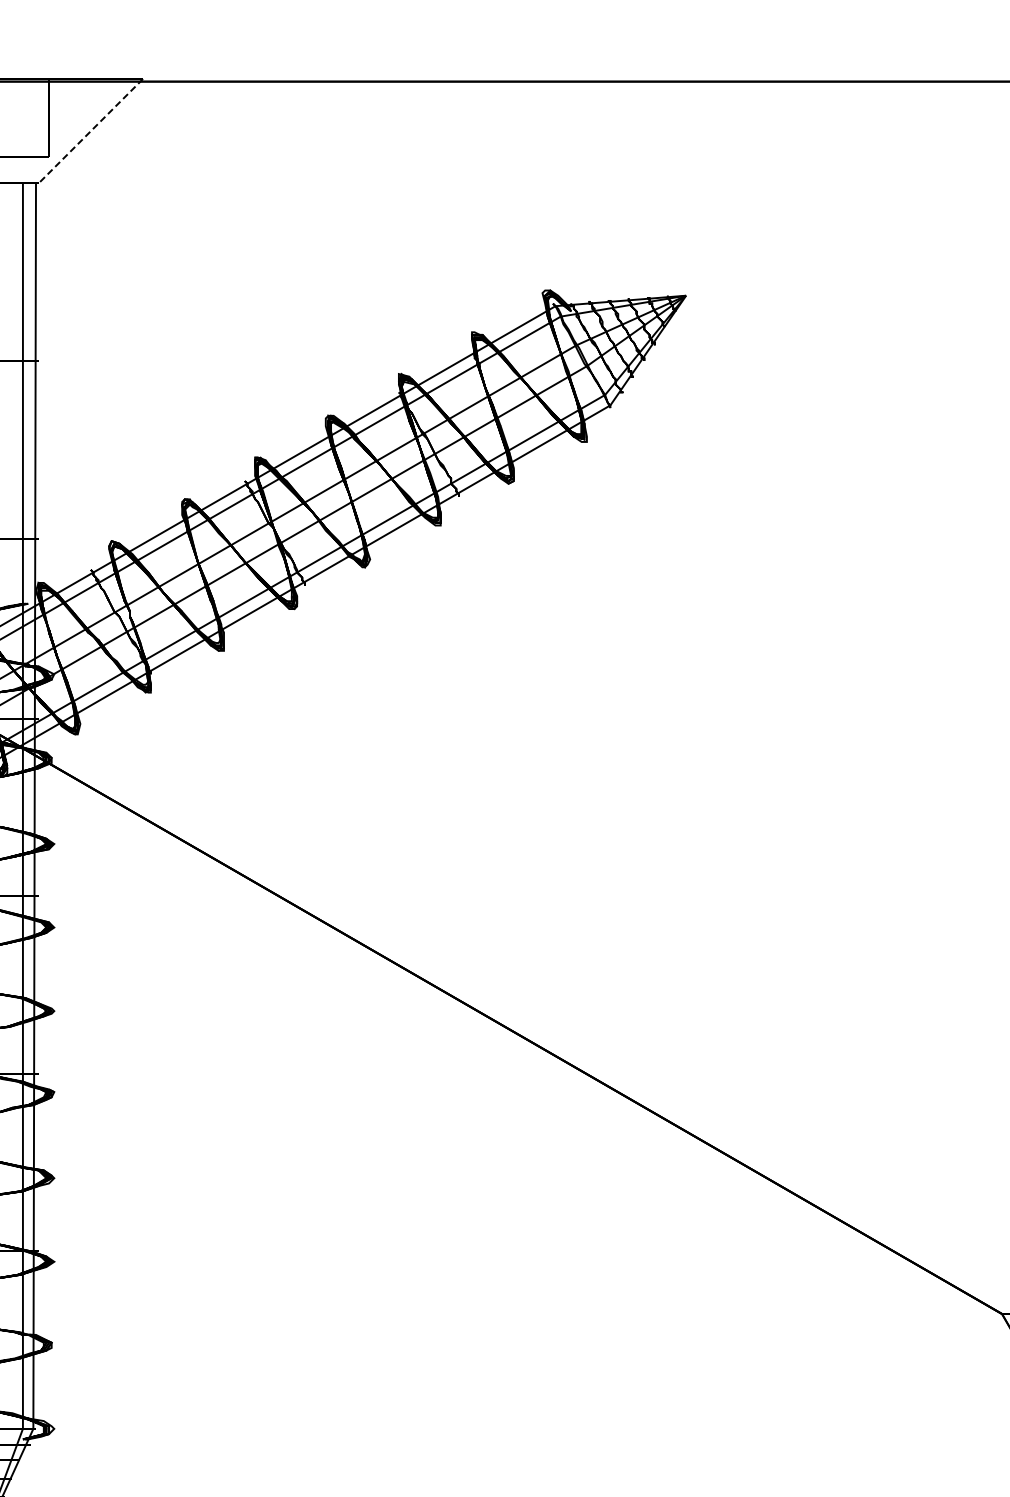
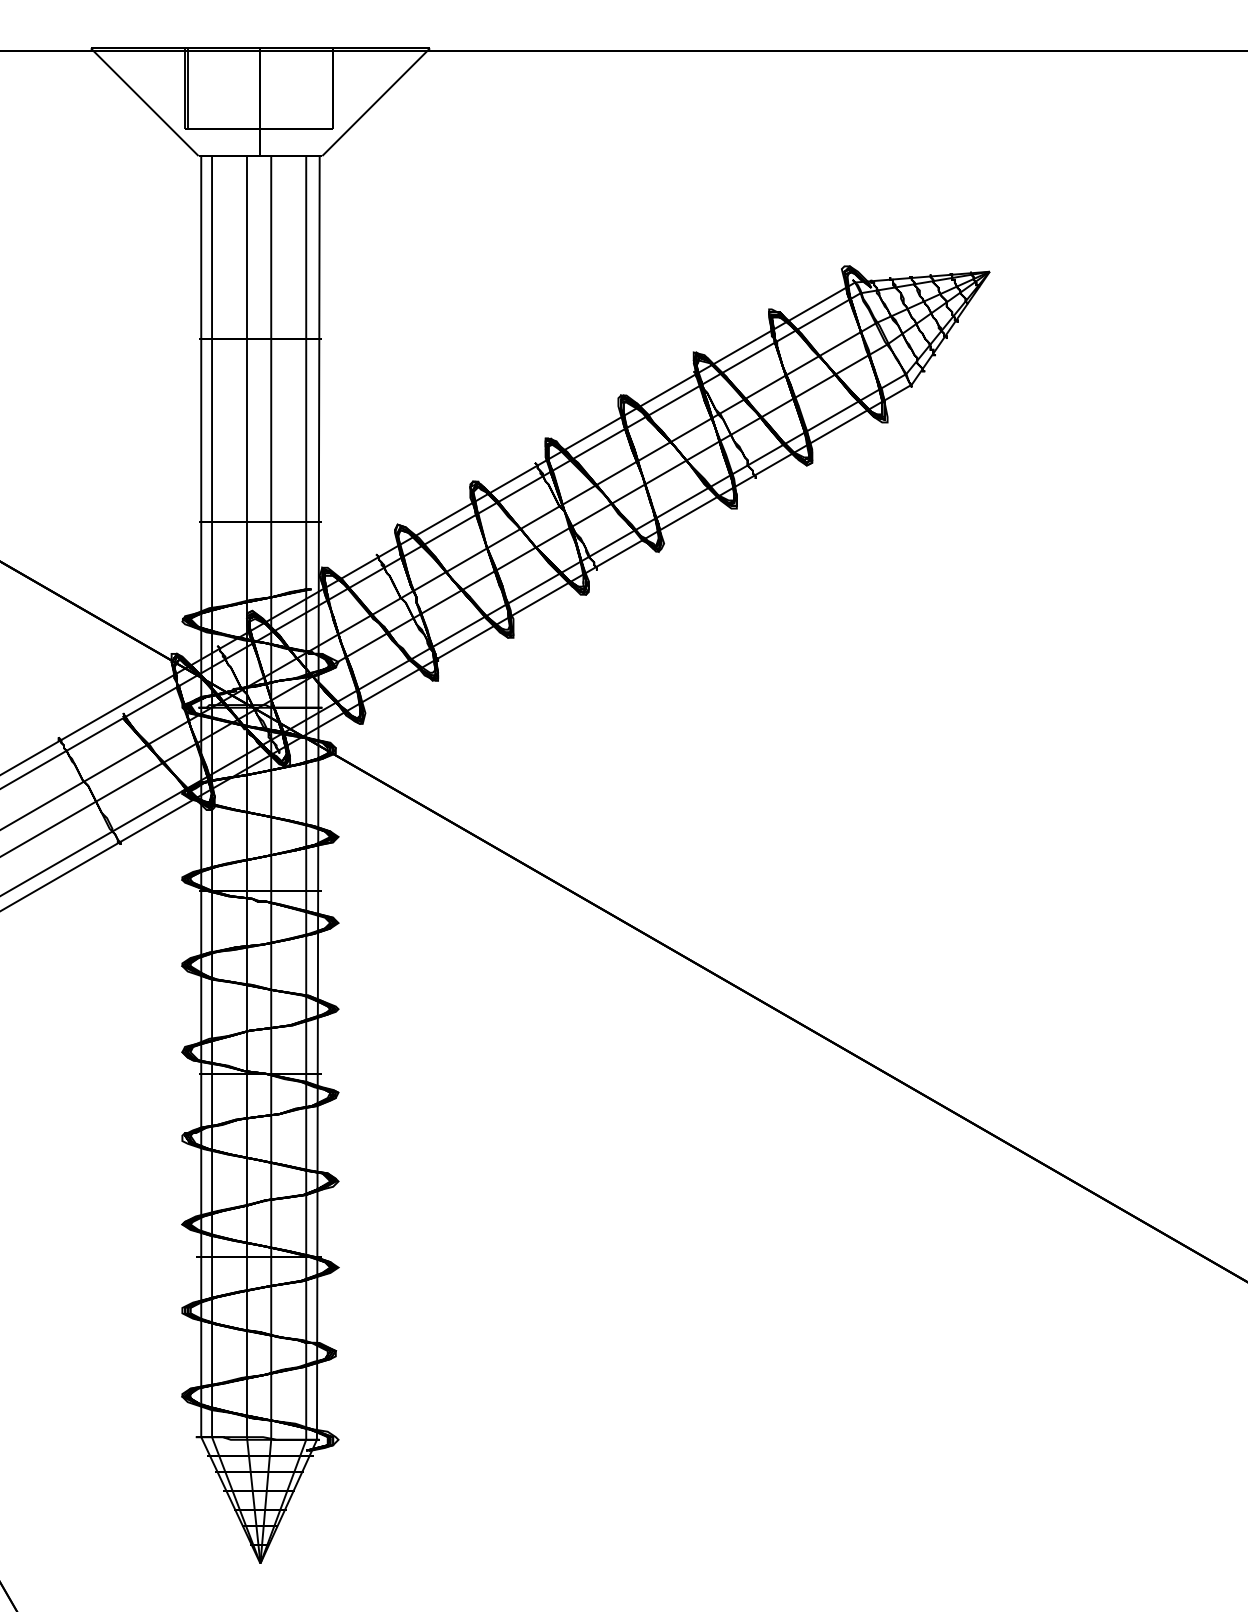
line: (90, 131) -> (375, 102), dashed -> solid

